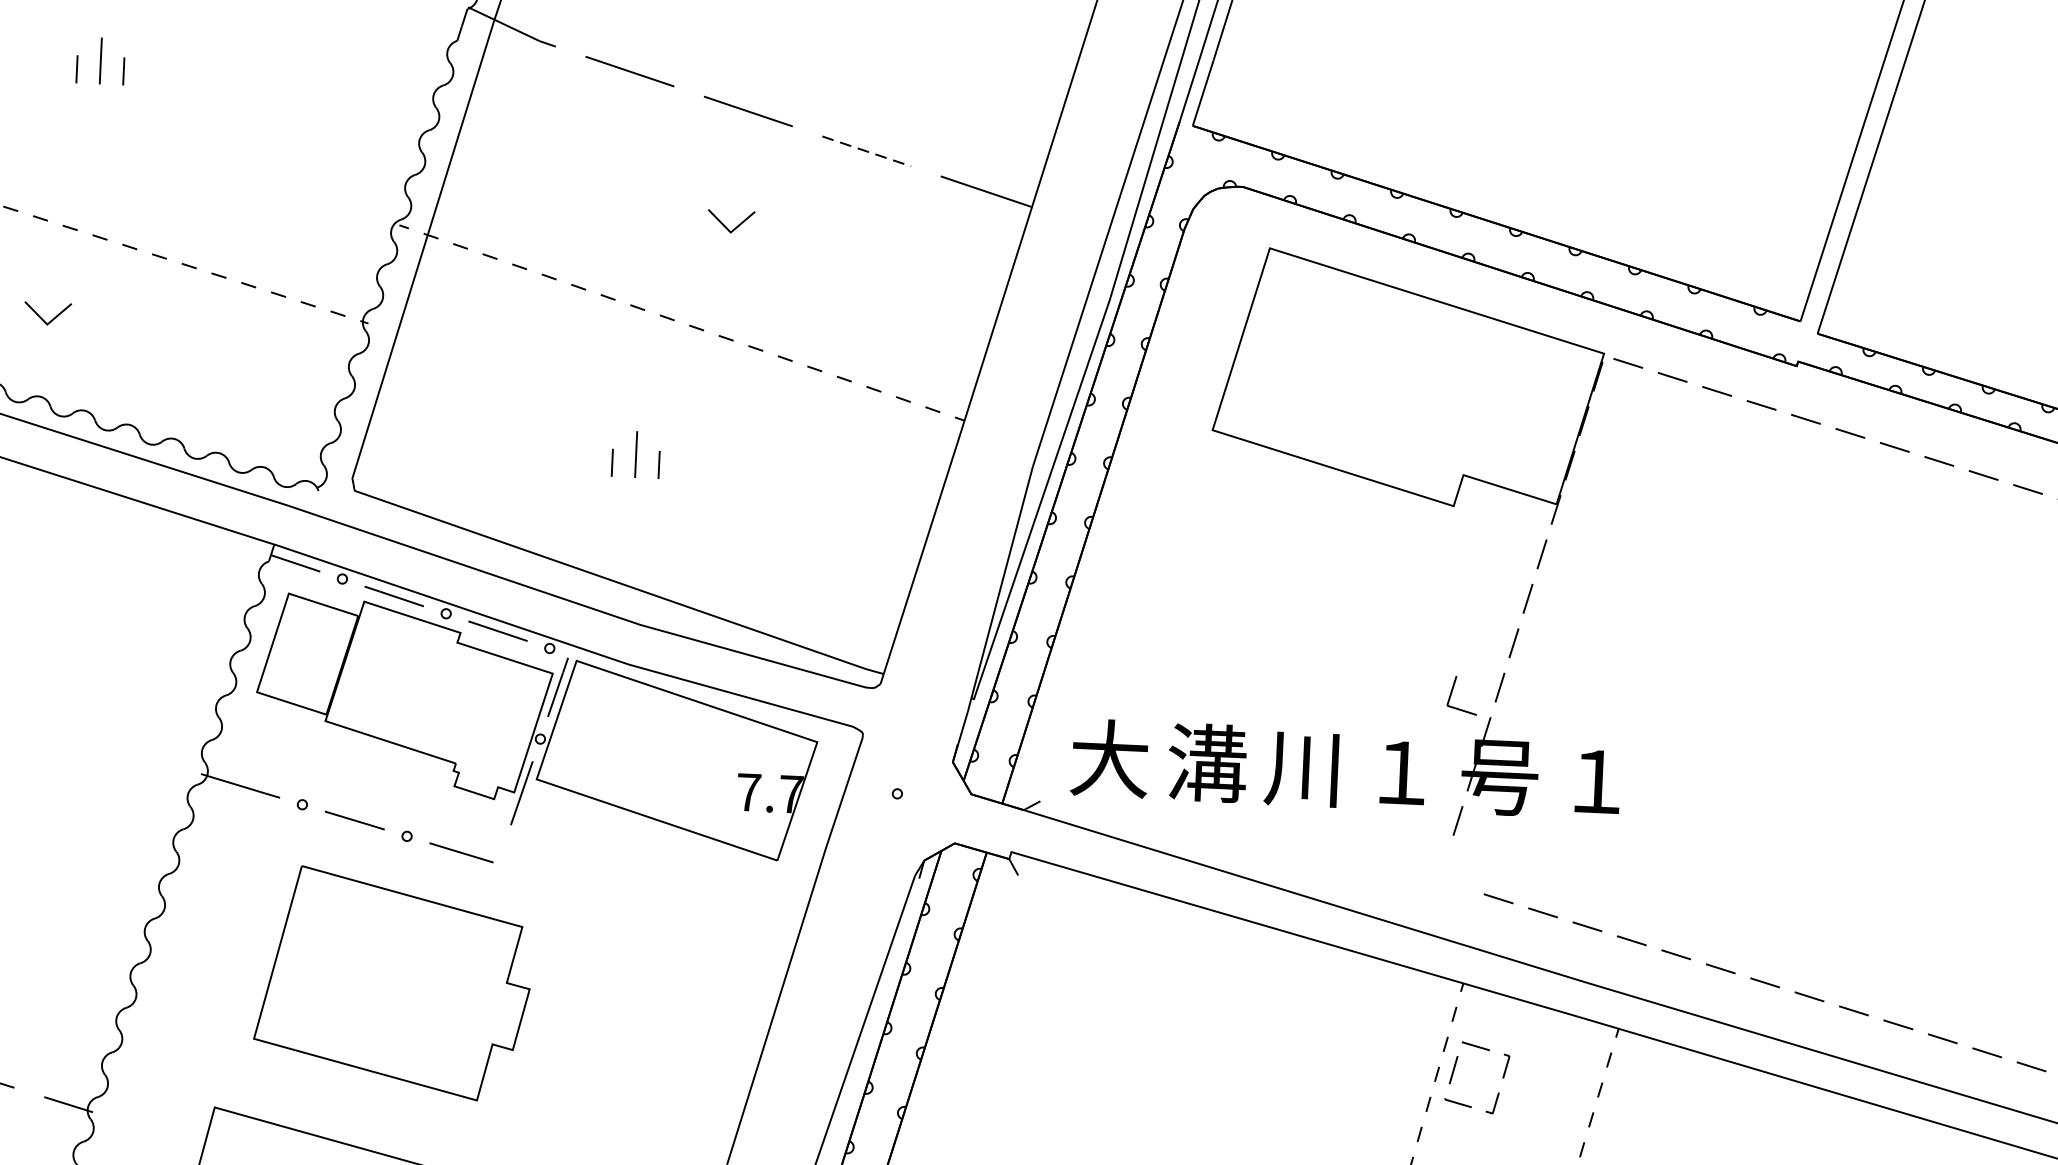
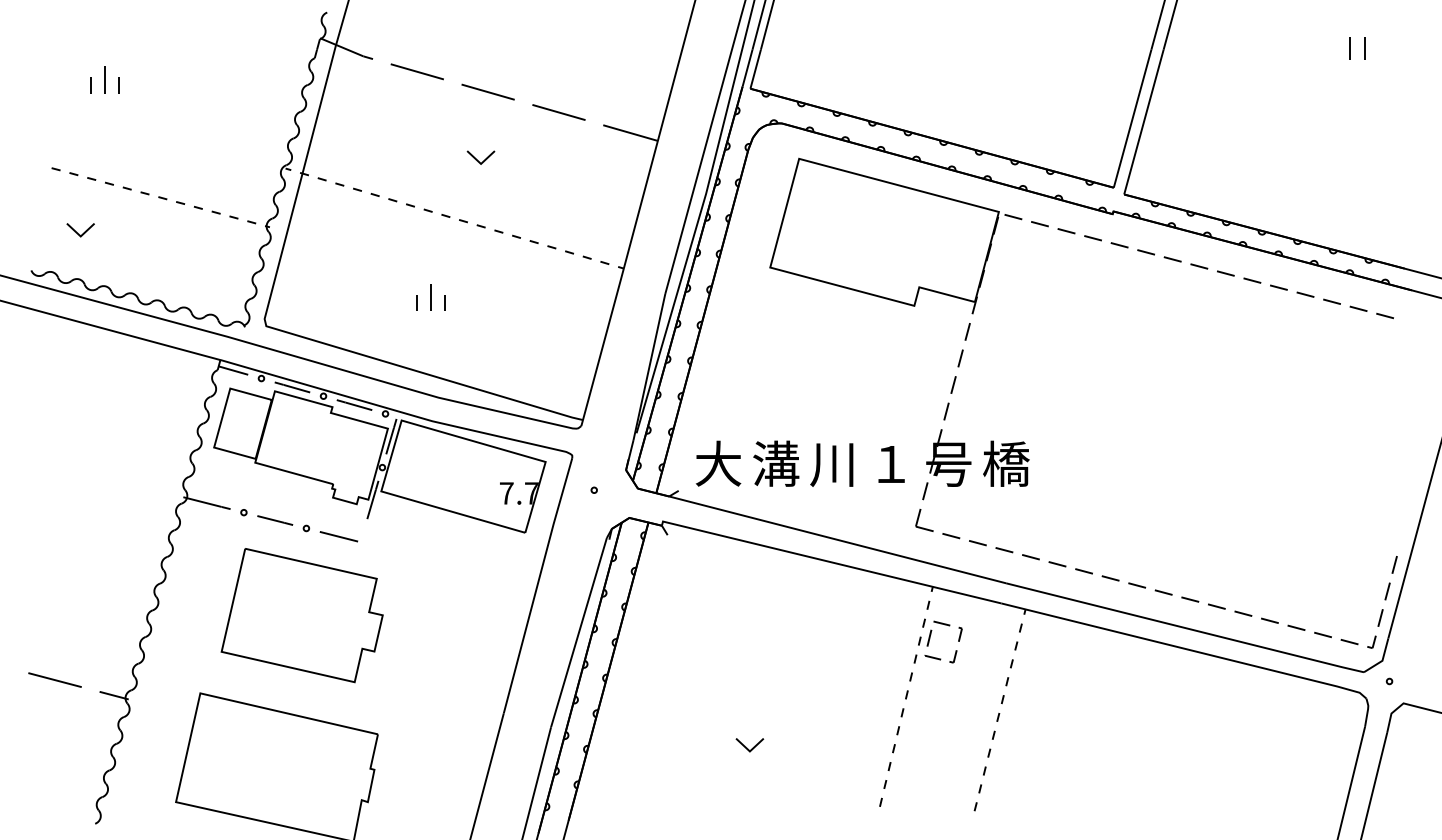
line: (865, 151) -> (558, 112), dashed -> solid
part: (1462, 695) -> (924, 520), moved
text: (1597, 780) -> (1006, 463), １ -> 橋

